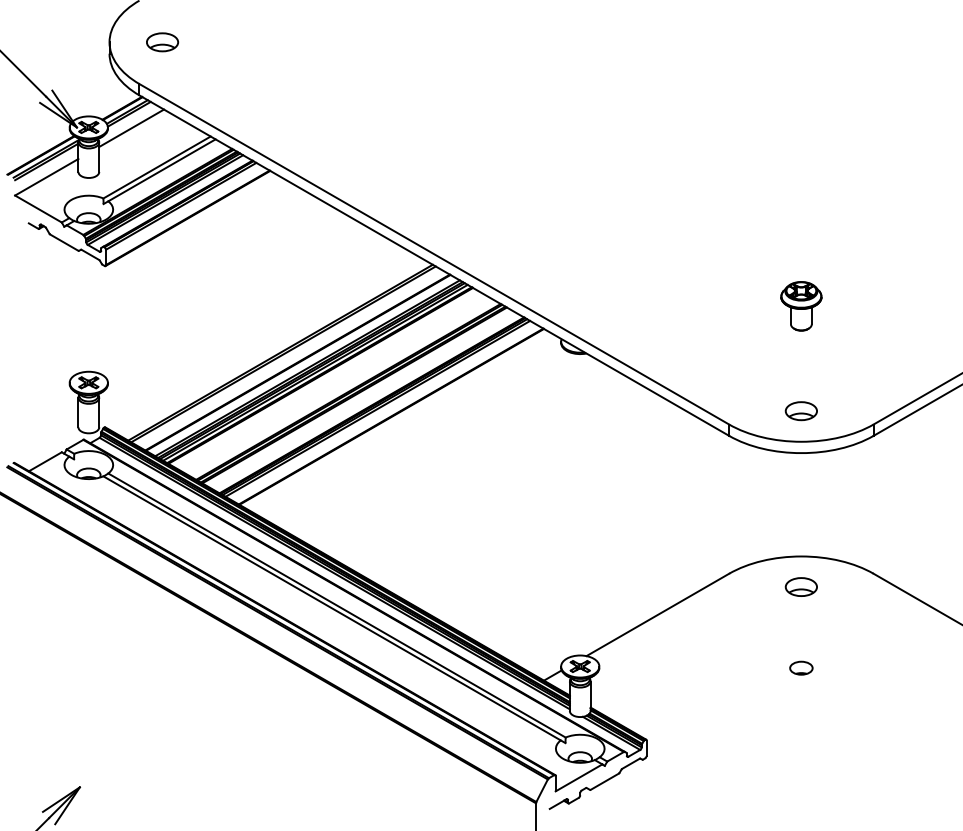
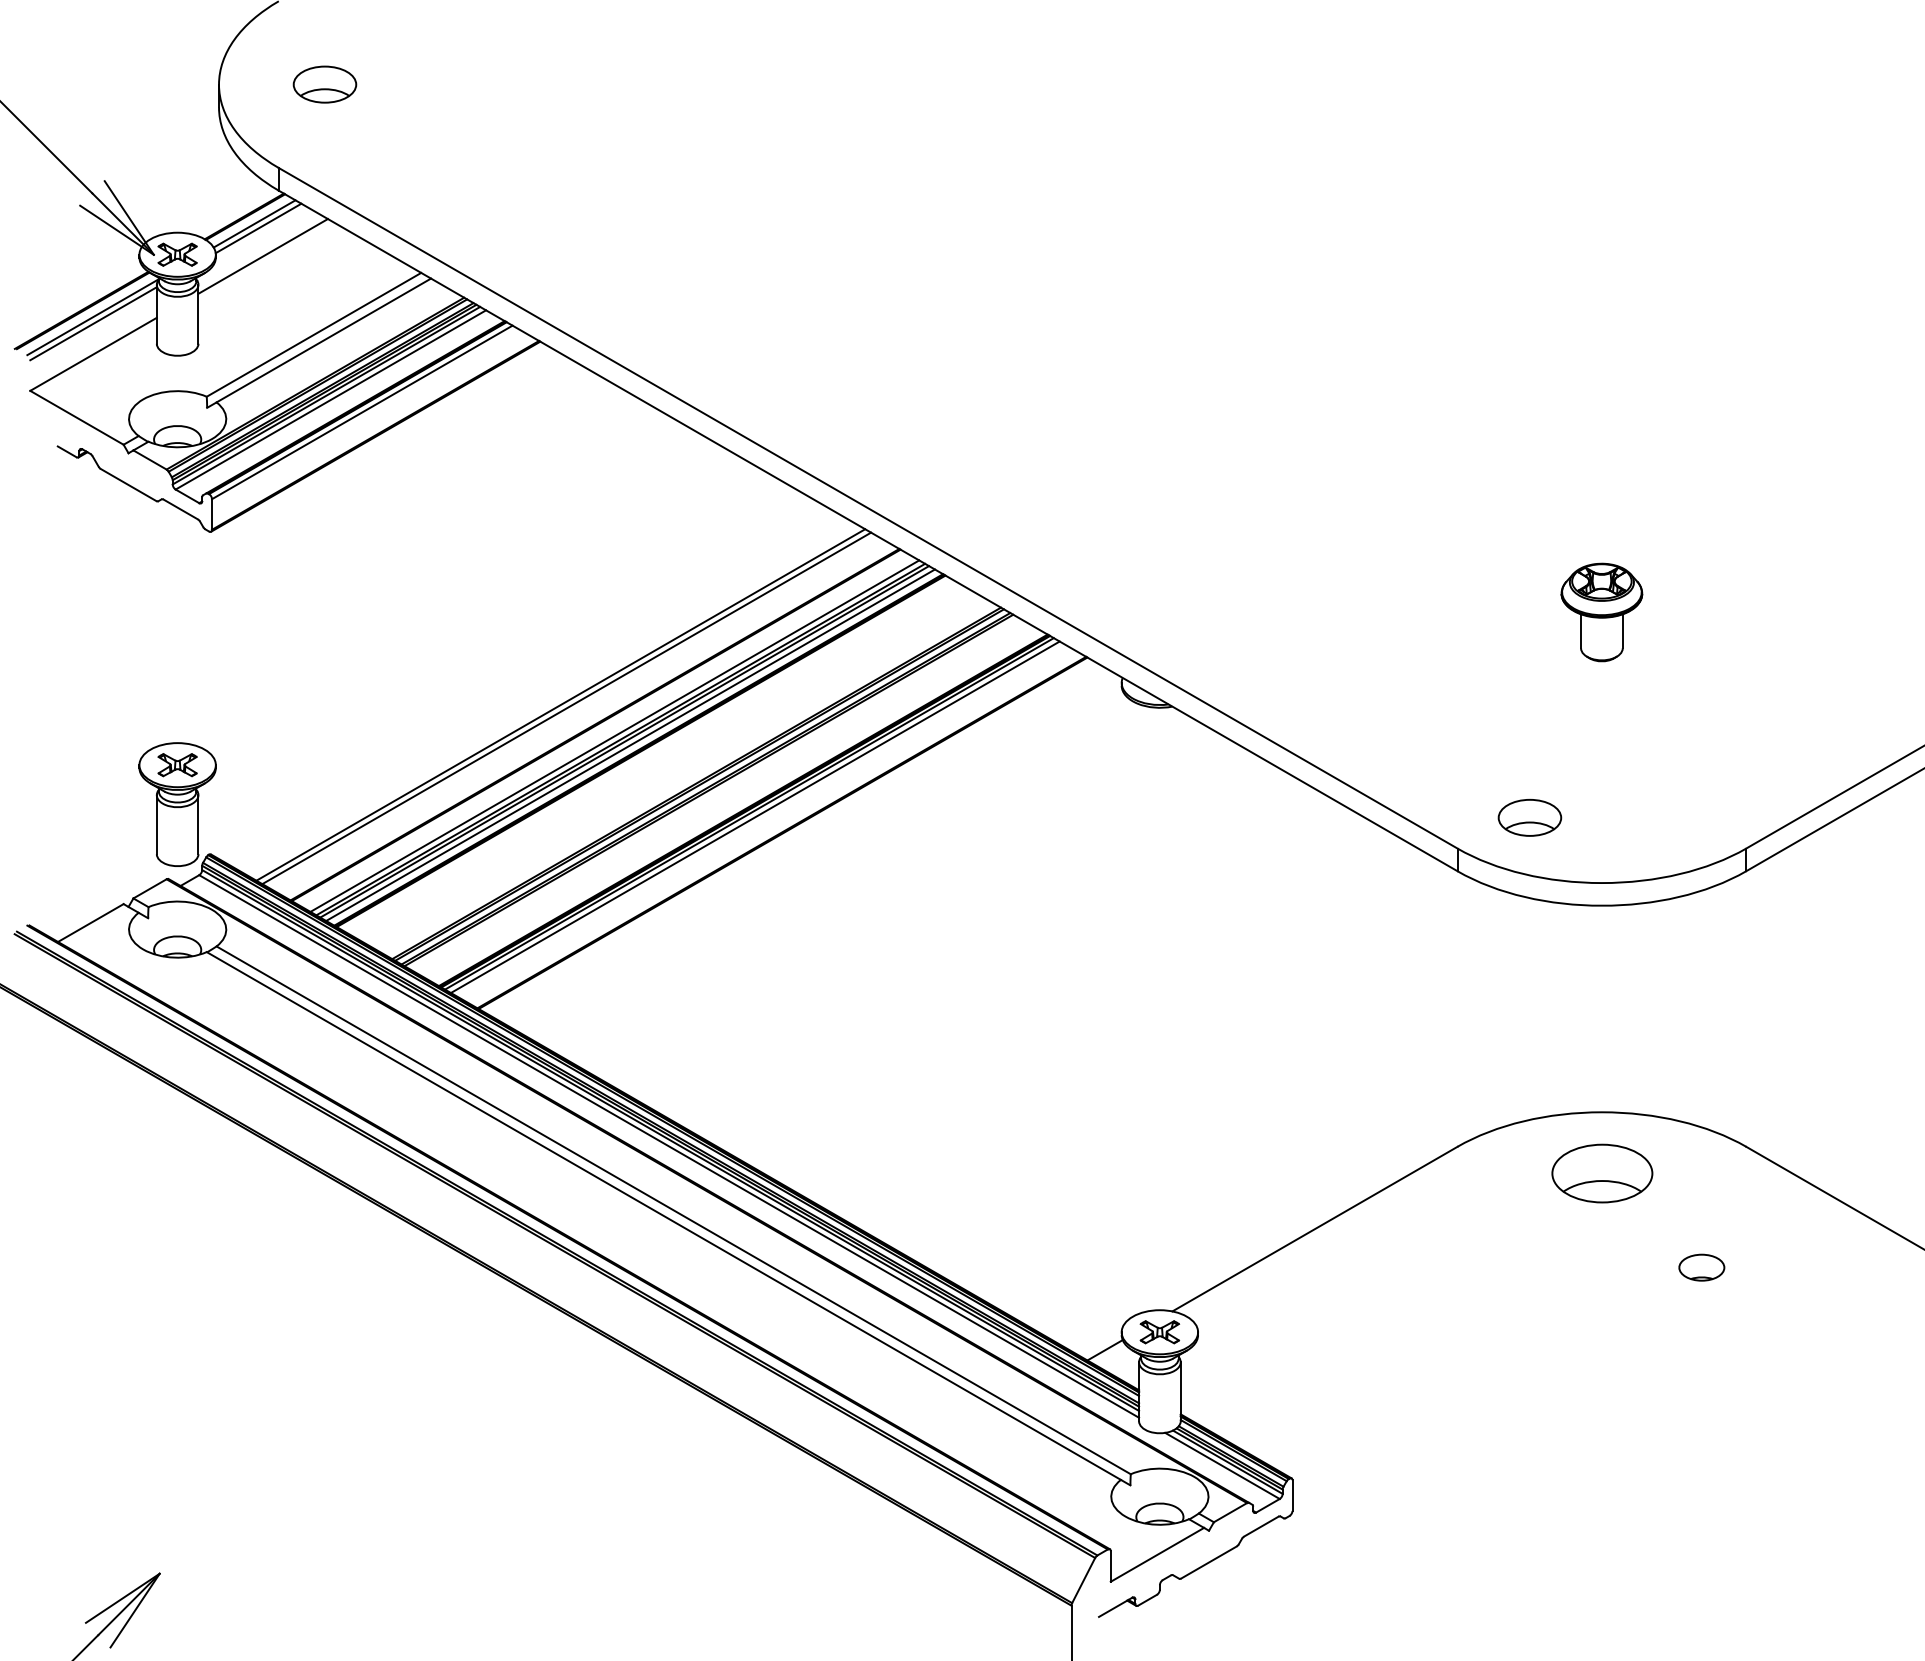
part: (800, 411) -> (1528, 818), moved
part: (800, 586) -> (1600, 1172), size x1.6
part: (801, 667) -> (1702, 1266), moved

